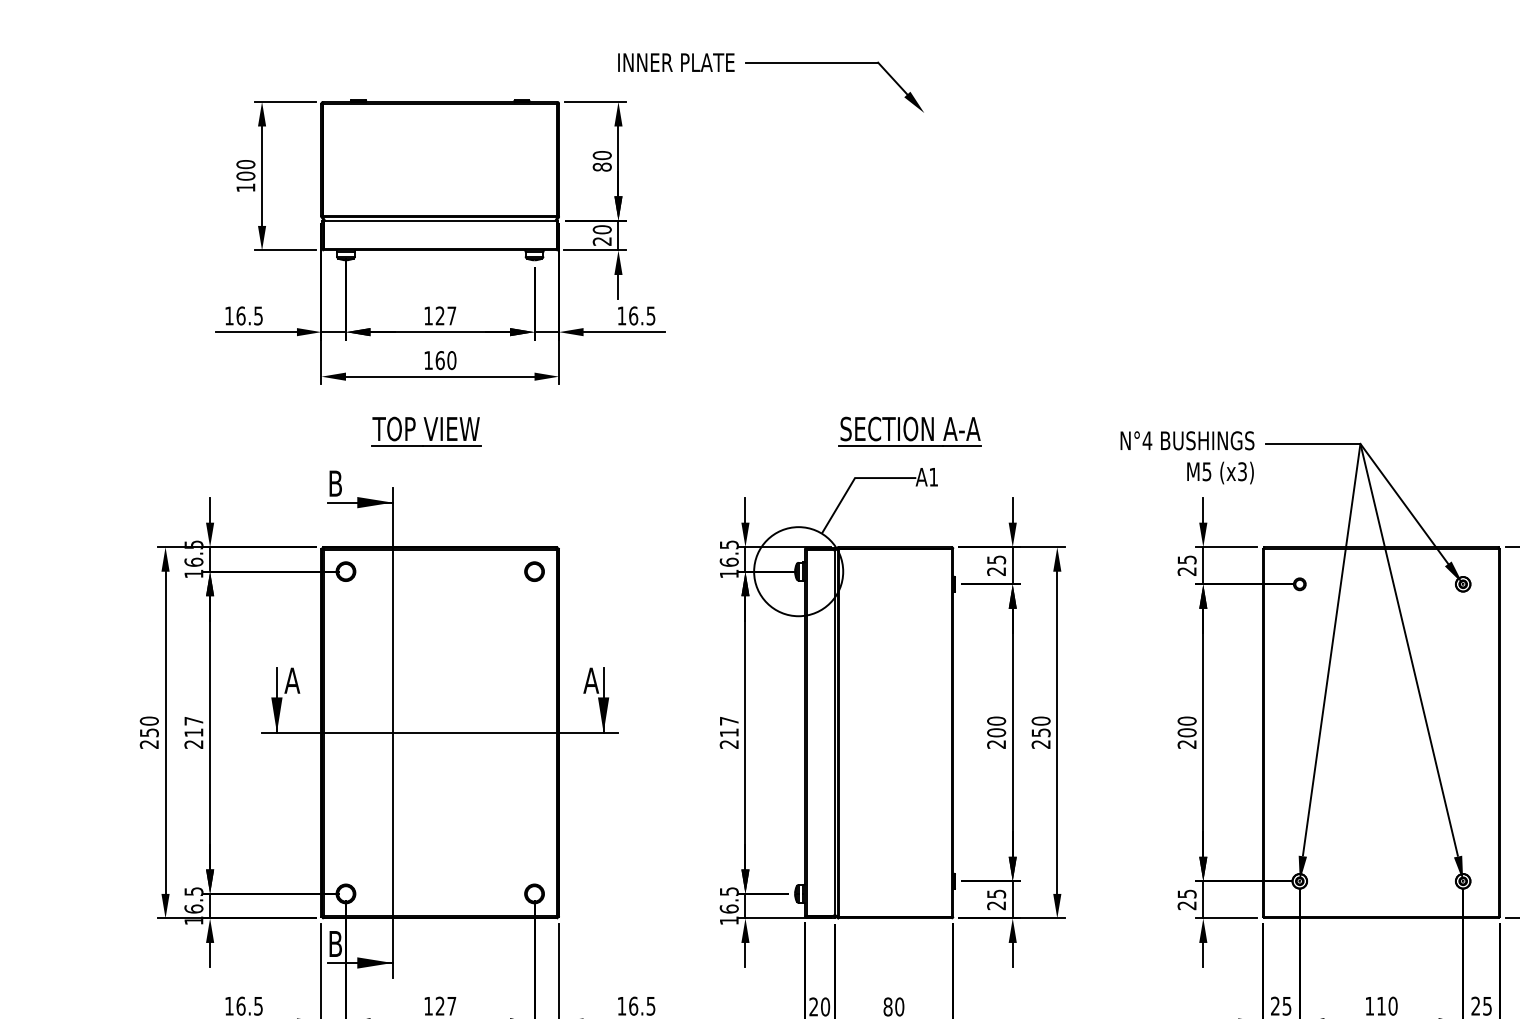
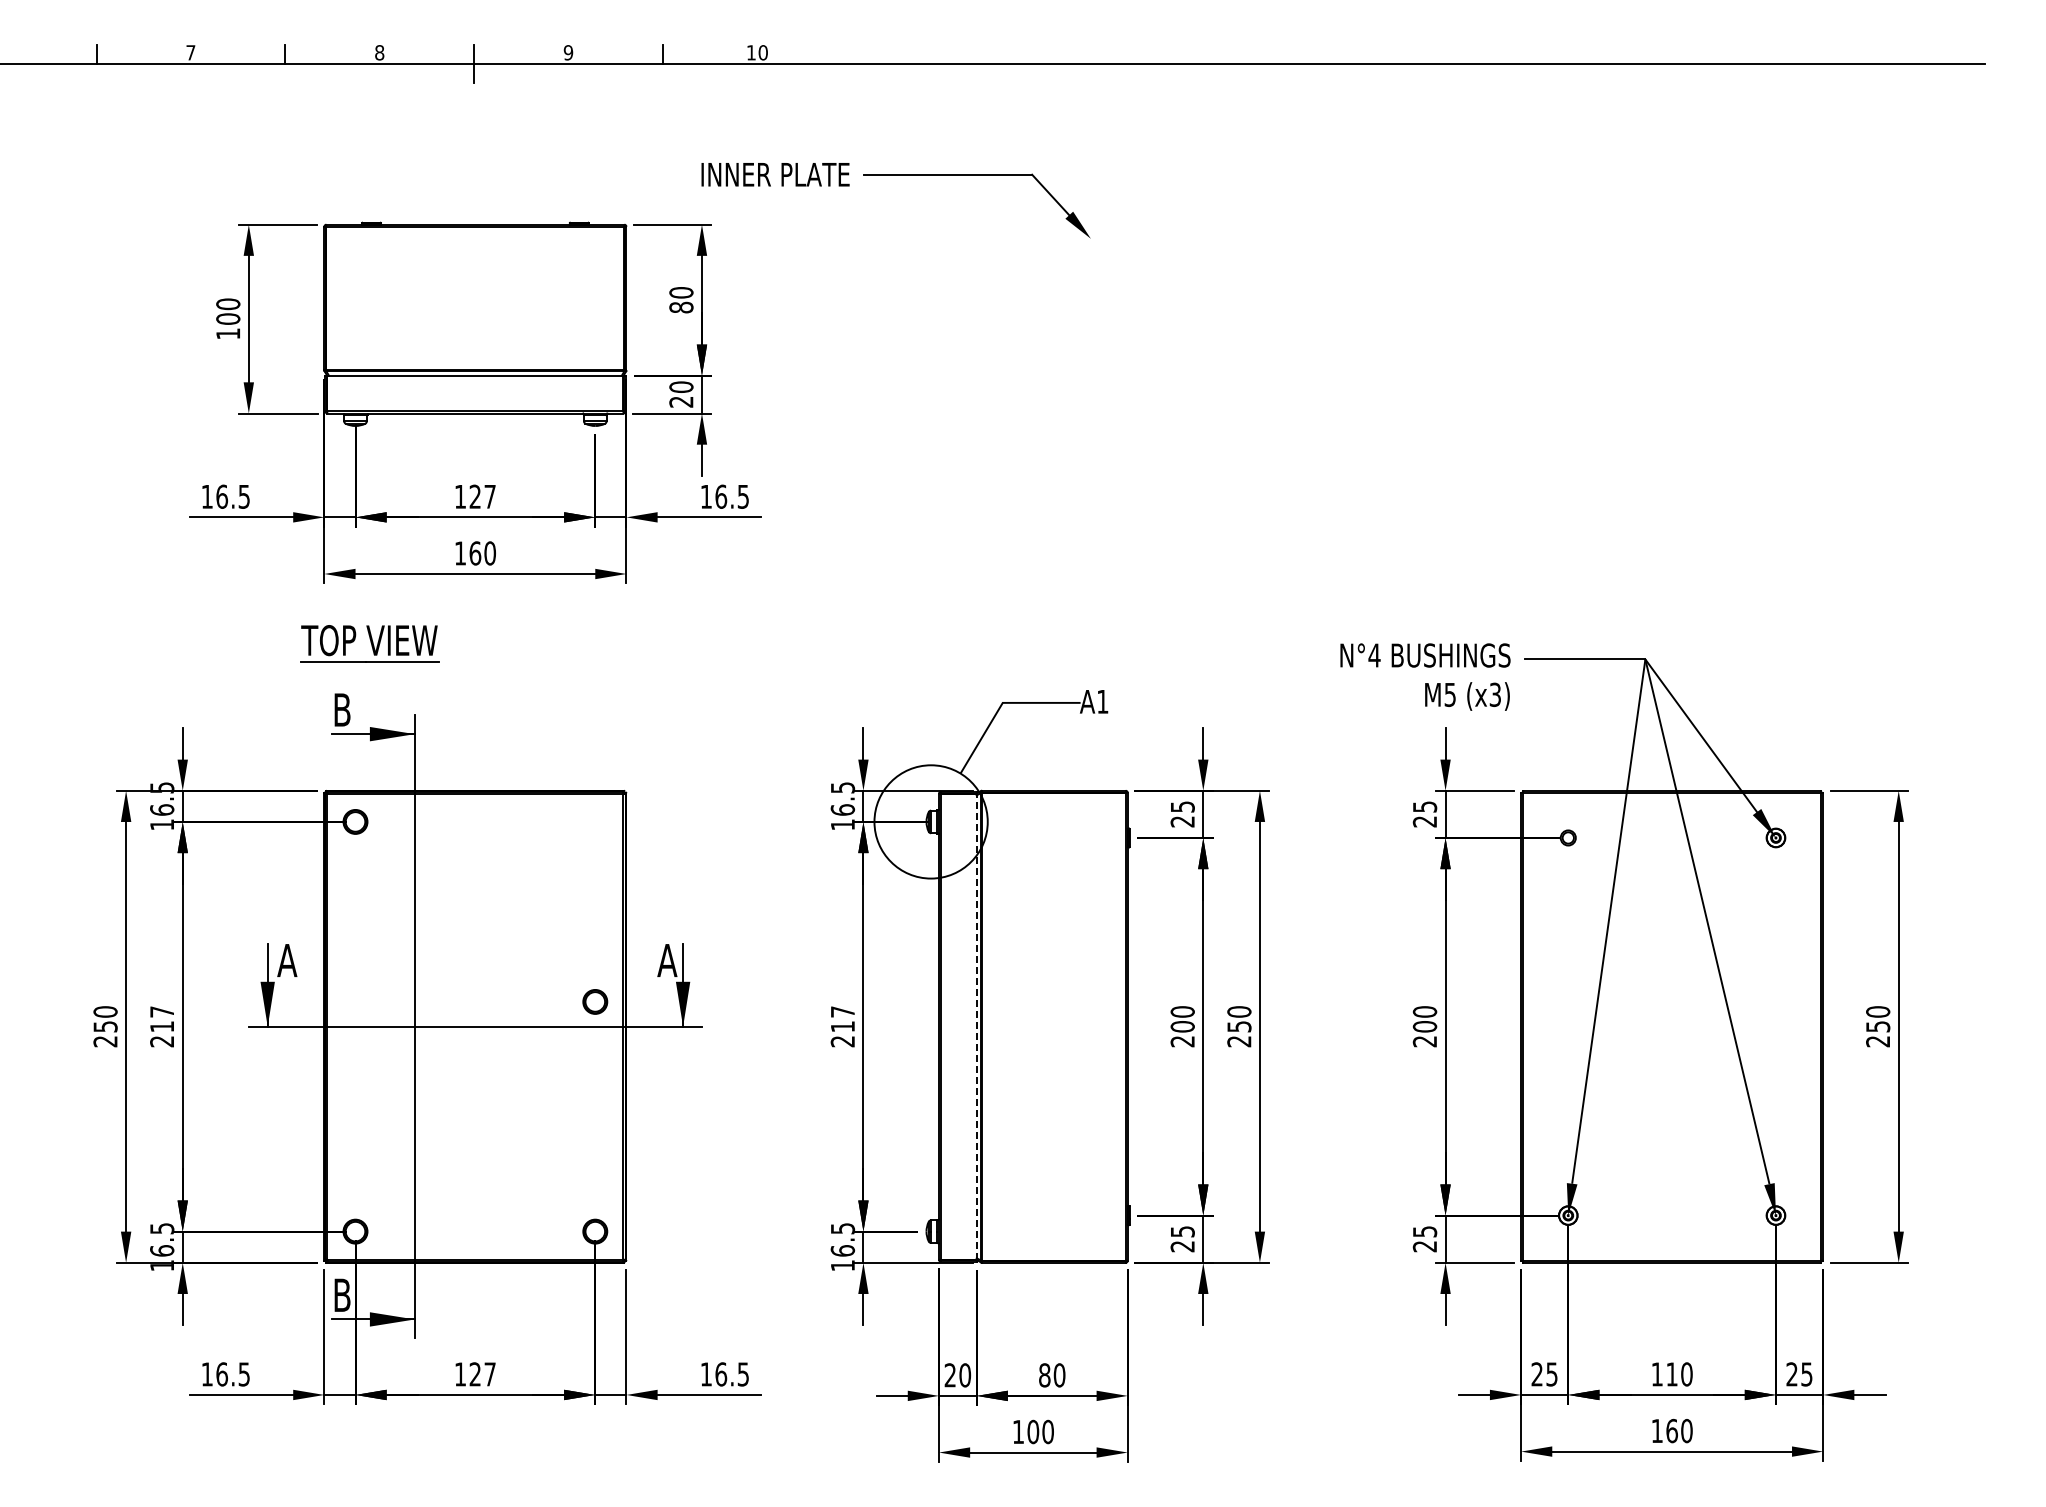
part: (426, 431) -> (369, 643), moved
part: (909, 431) -> (1072, 643), removed
part: (534, 571) -> (595, 1001), moved
line: (834, 732) -> (976, 1026), solid -> dashed

